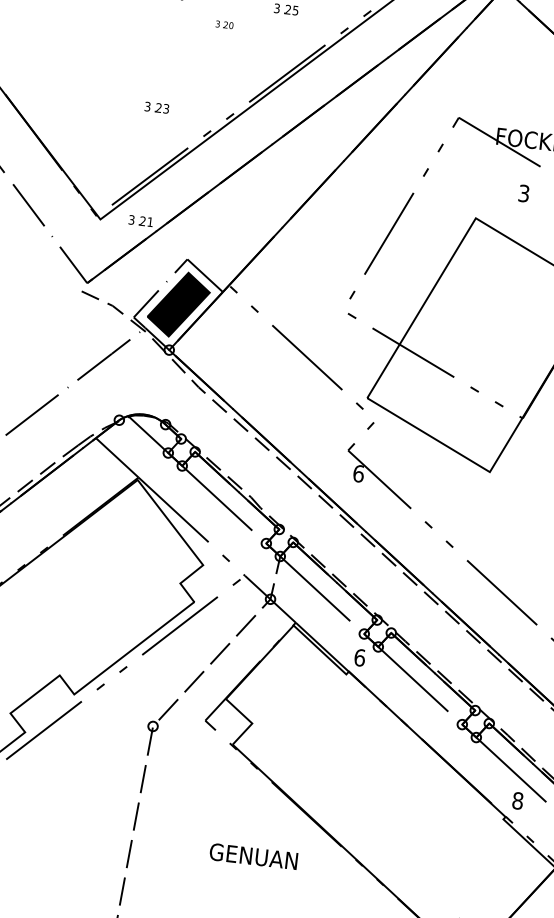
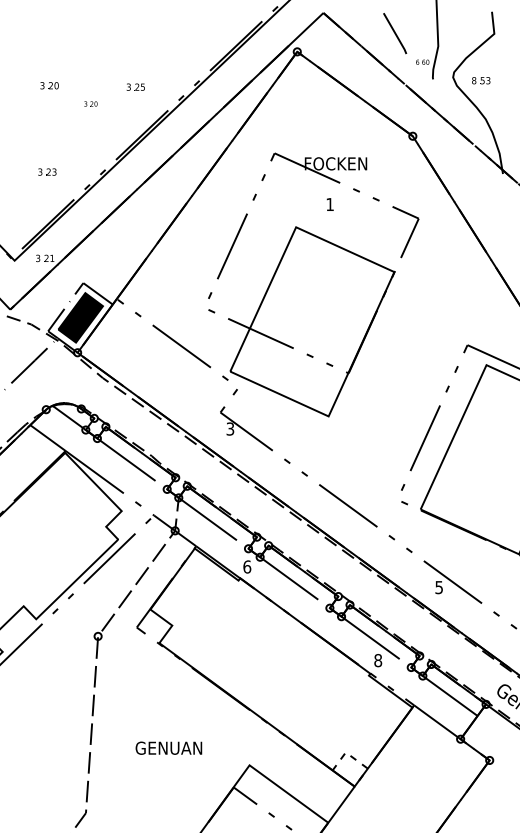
text: (523, 193) -> (329, 204), 3 -> 1
text: (358, 473) -> (230, 428), 6 -> 3
text: (253, 855) -> (168, 747), moved

